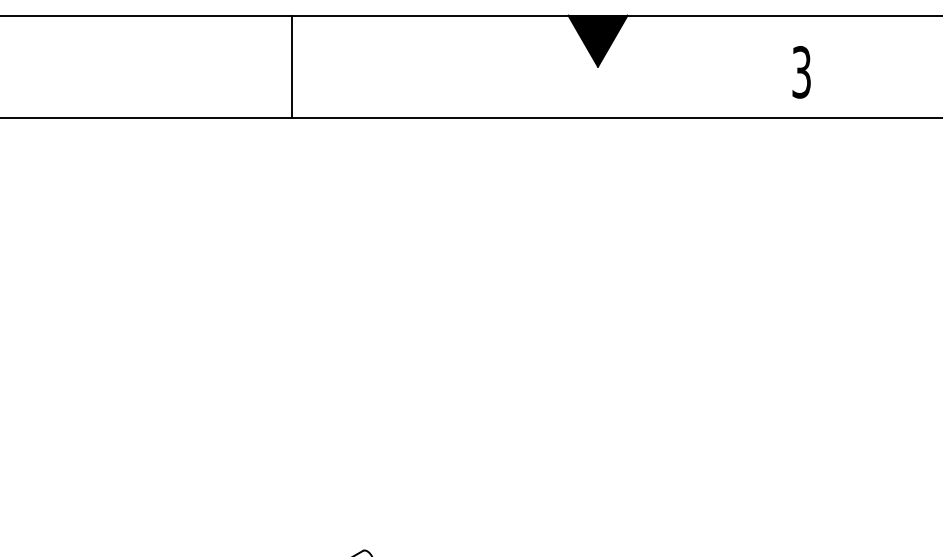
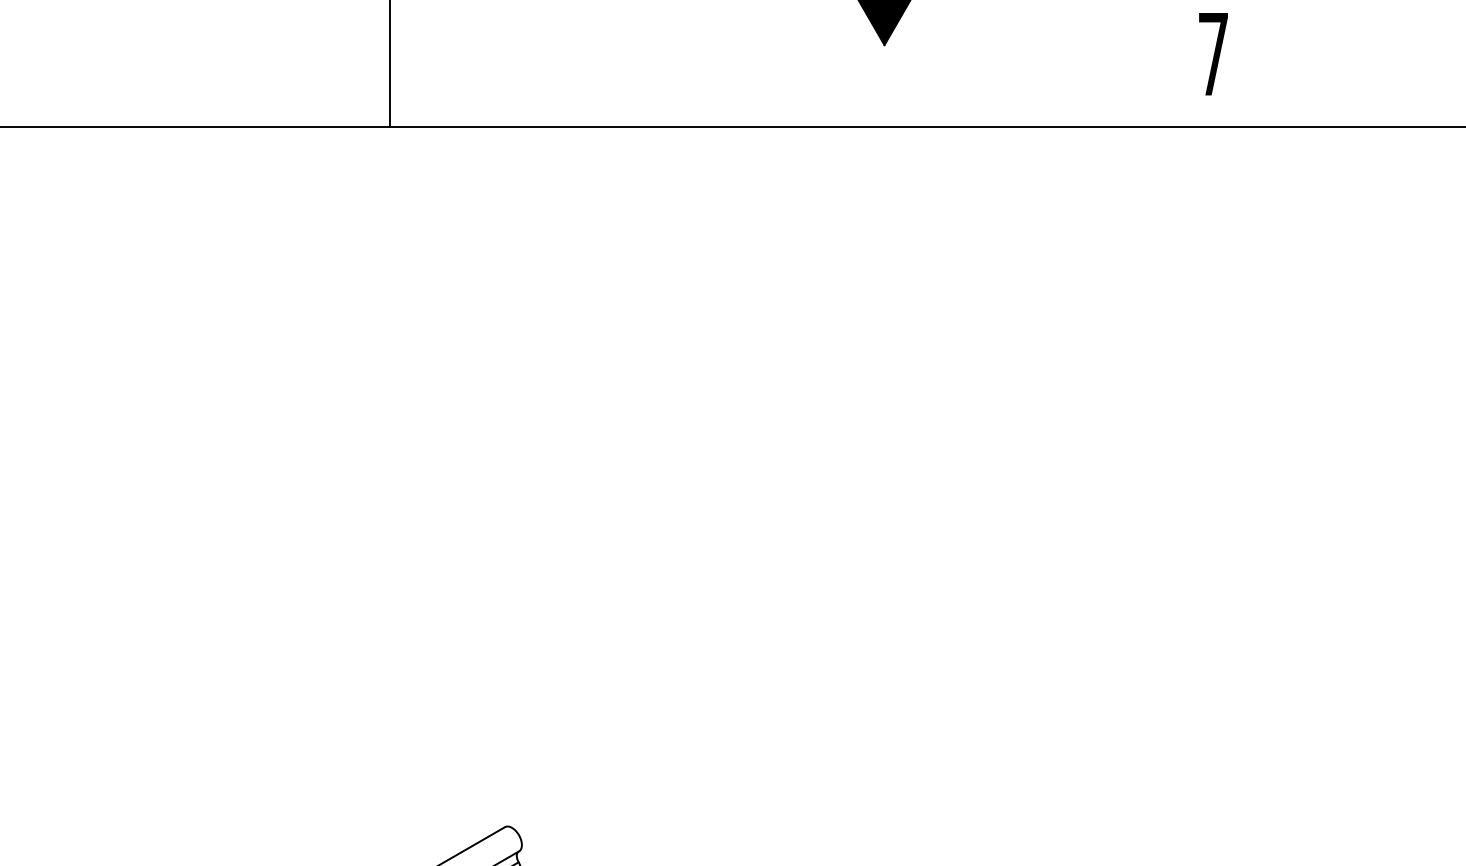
text: (801, 72) -> (1213, 54), 3 -> 7

